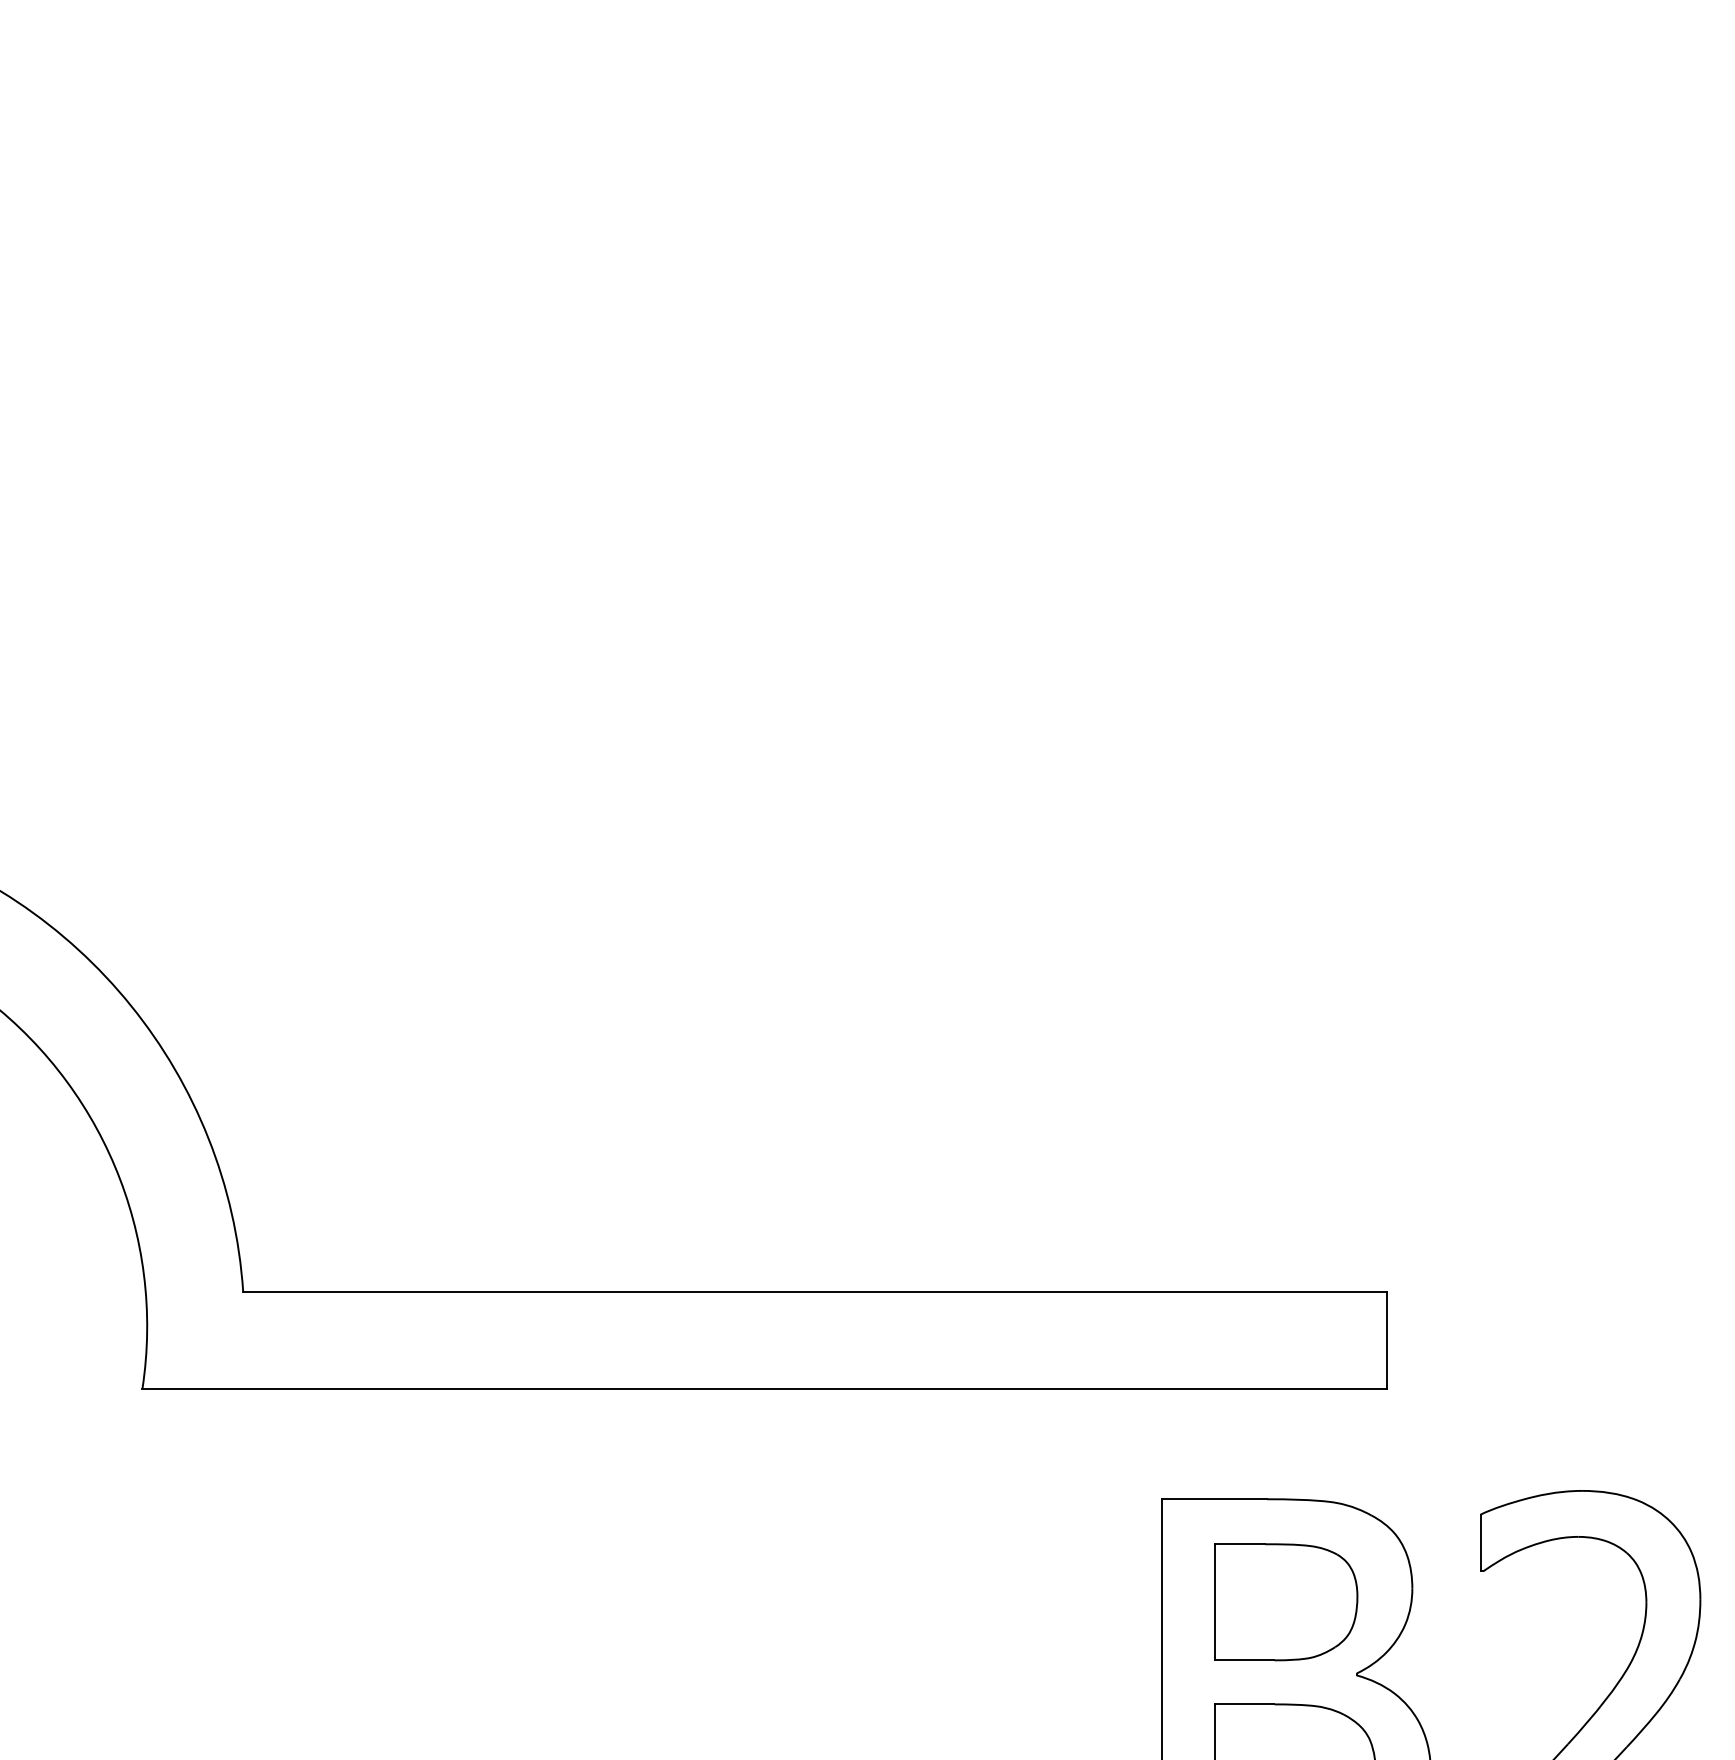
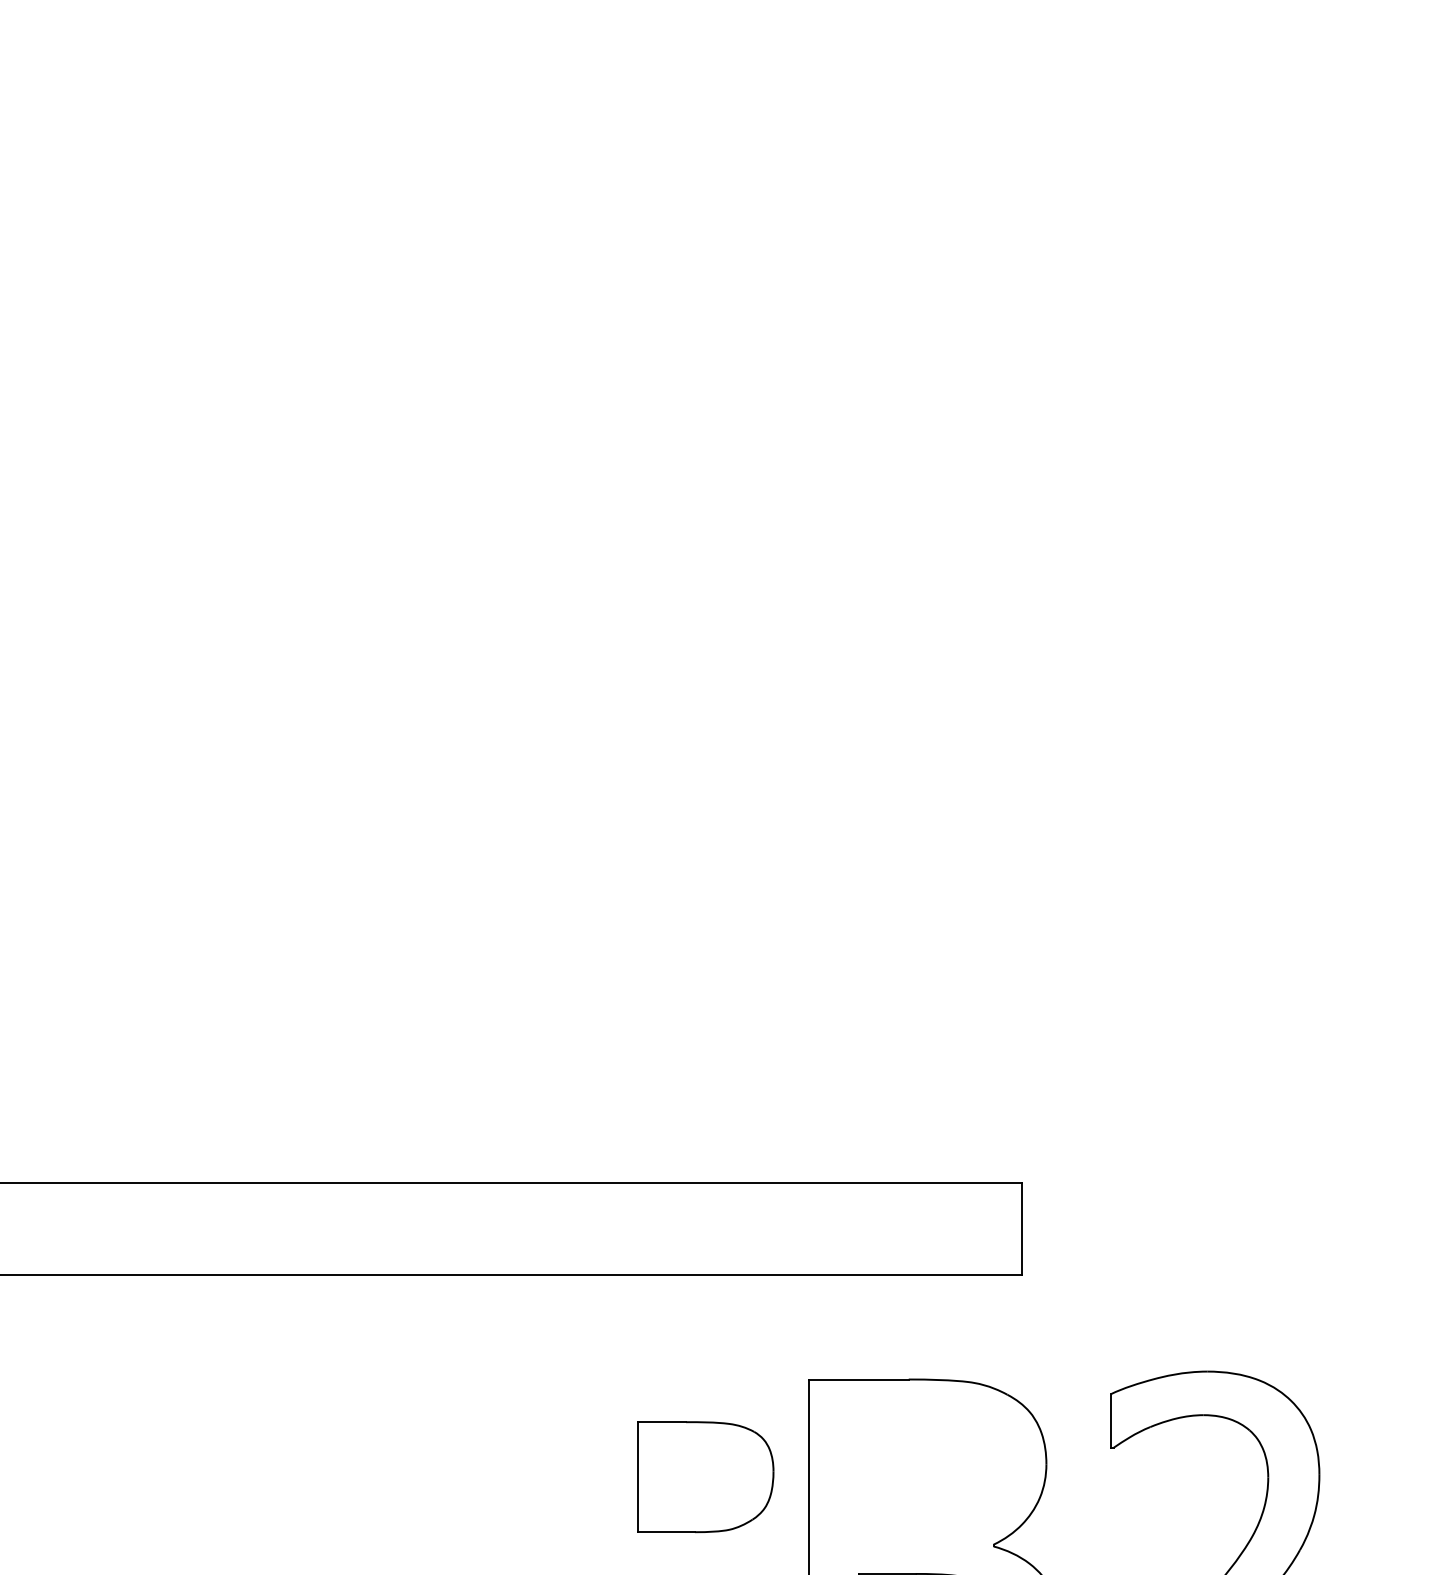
part: (1286, 1602) -> (706, 1477), moved

